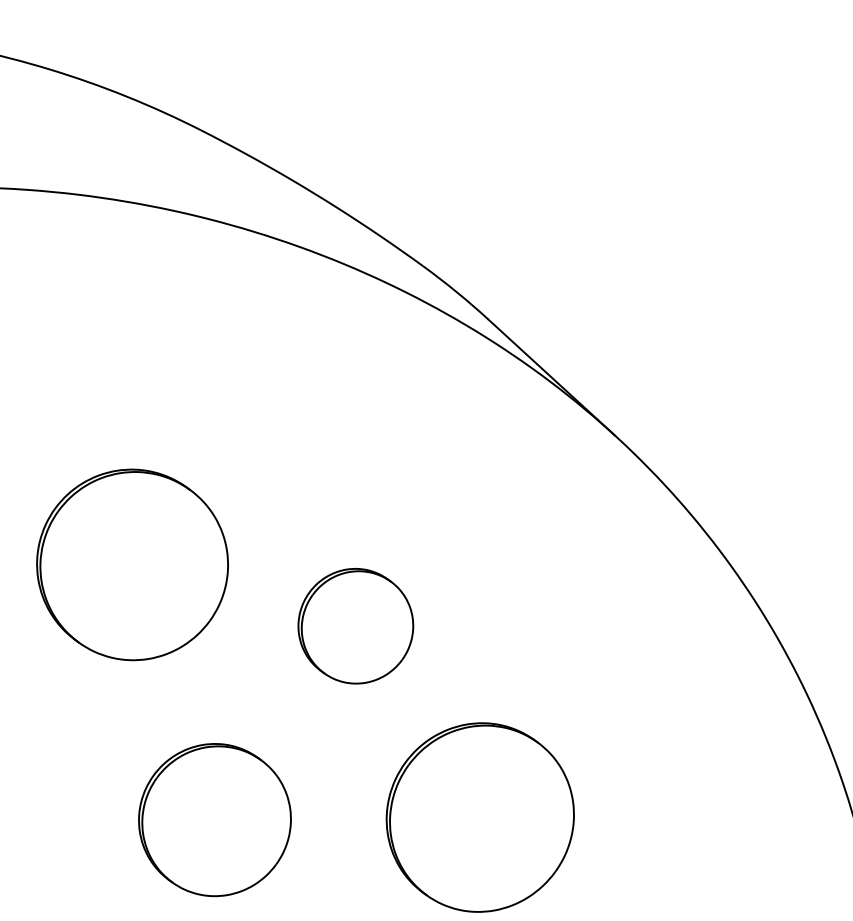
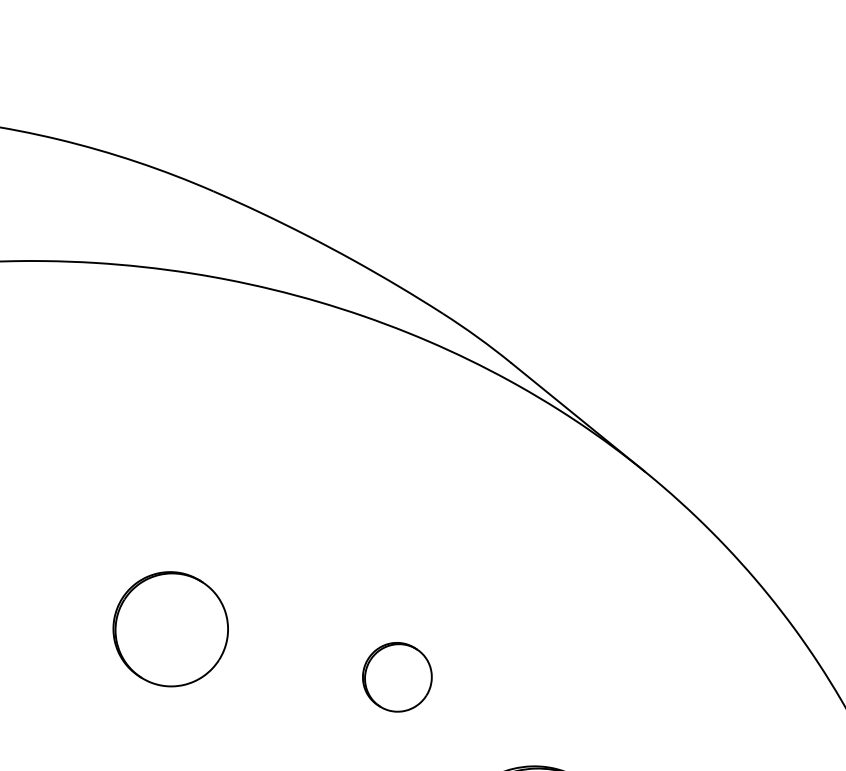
part: (132, 564) -> (170, 628), size x0.6
part: (355, 626) -> (396, 677), size x0.6

